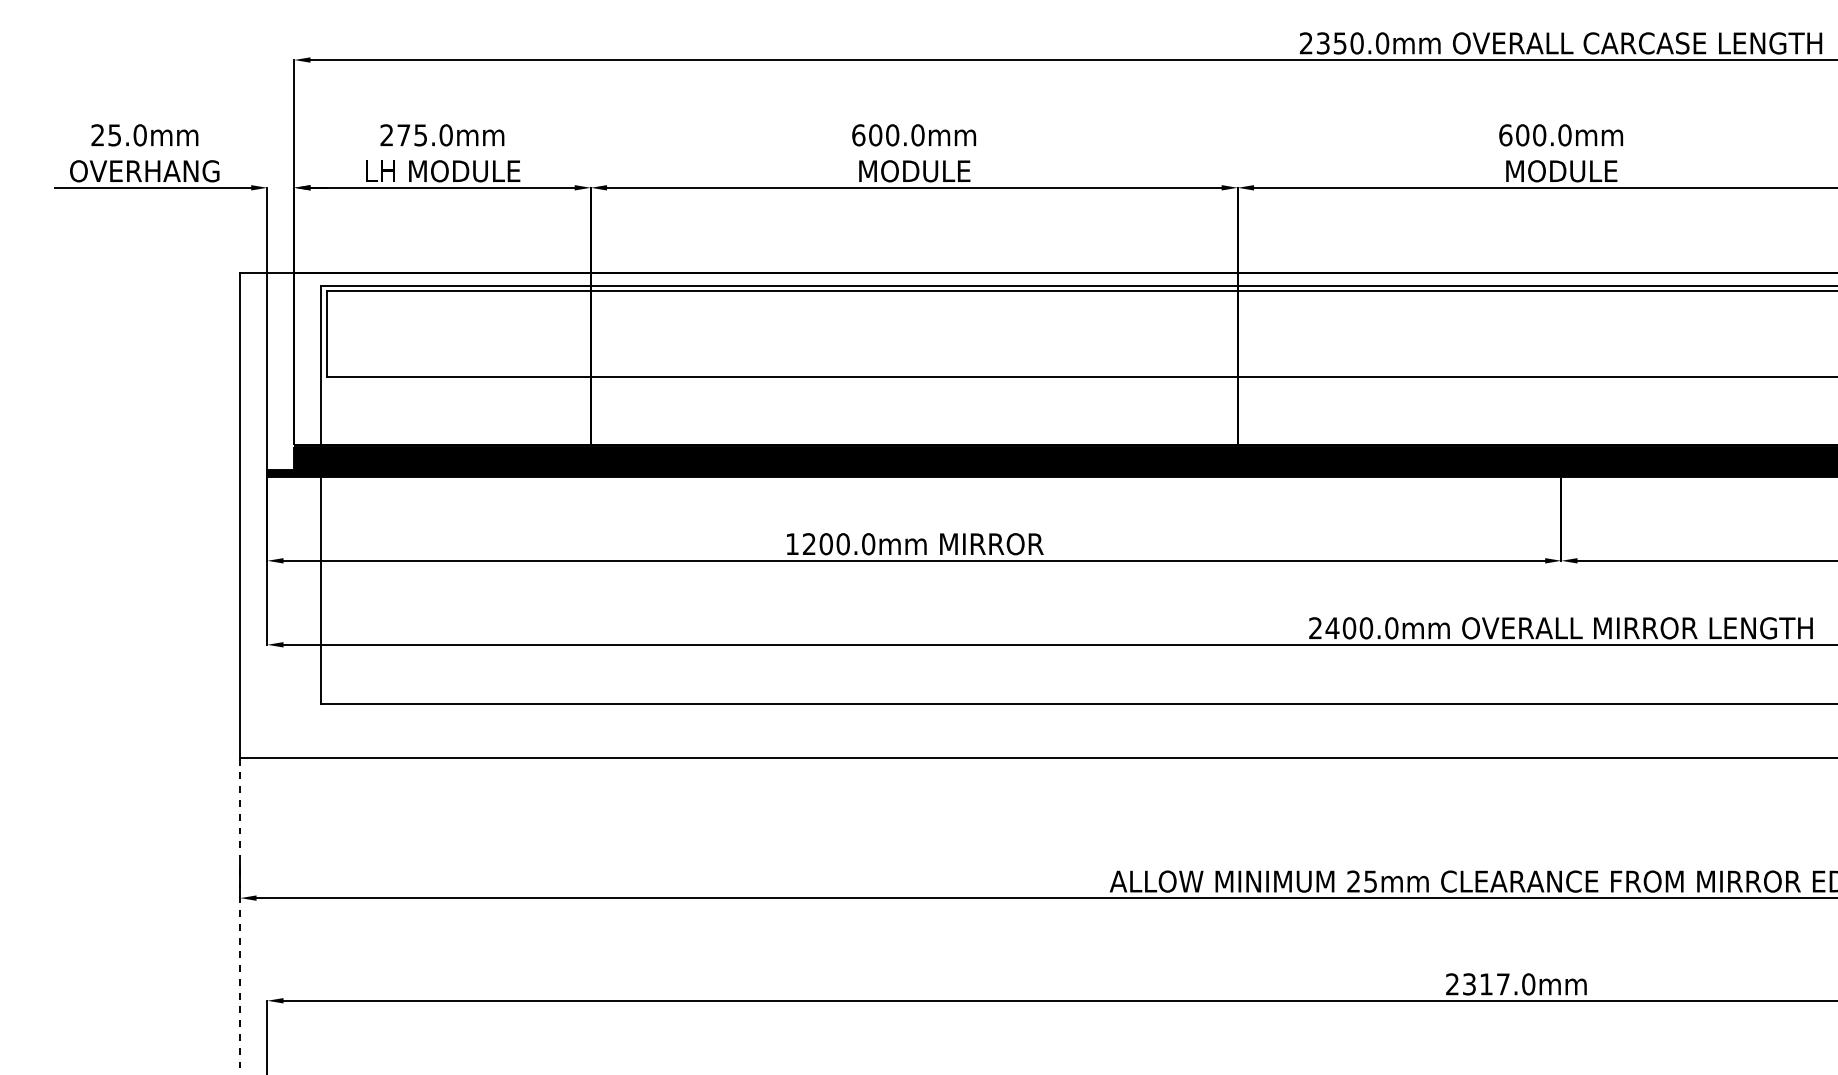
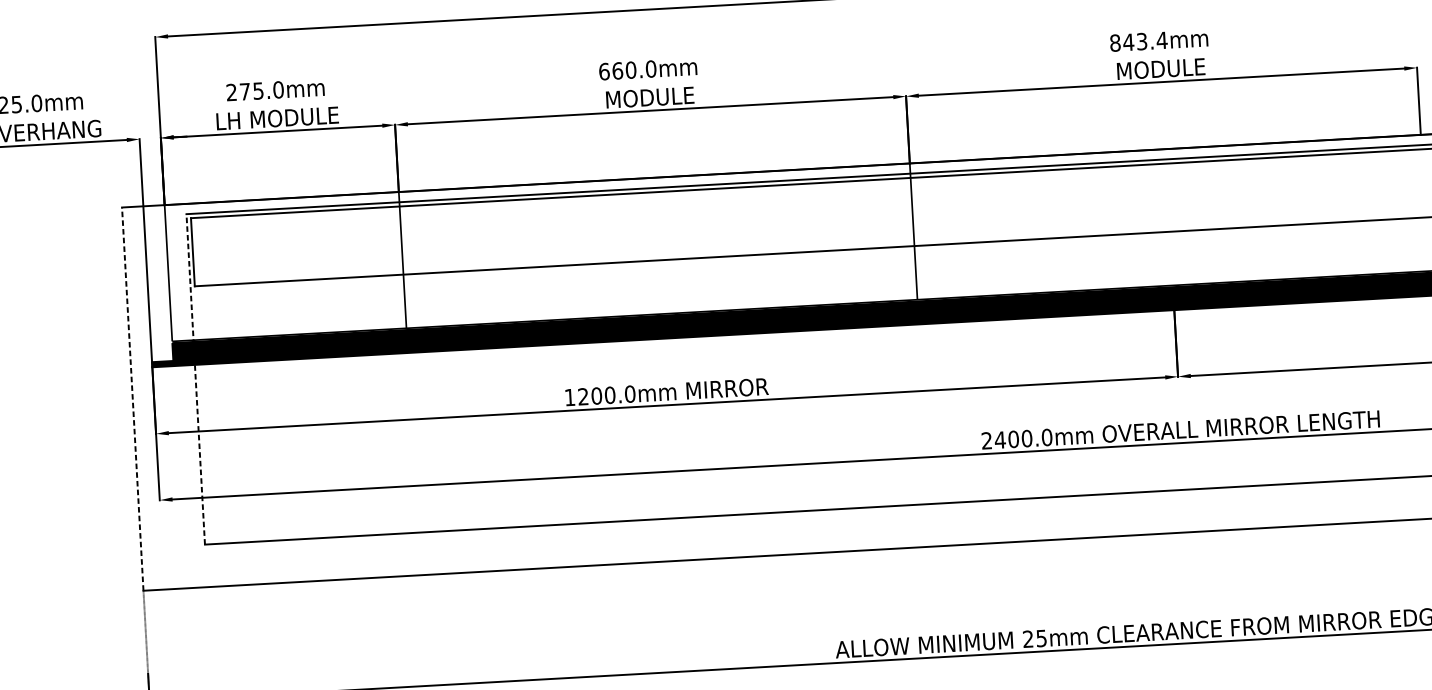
text: (875, 135) -> (617, 71), 600.0mm -> 660.0mm
text: (1535, 135) -> (1138, 41), 600.0mm -> 843.4mm
line: (321, 494) -> (195, 379), solid -> dashed
line: (240, 515) -> (132, 399), solid -> dashed

